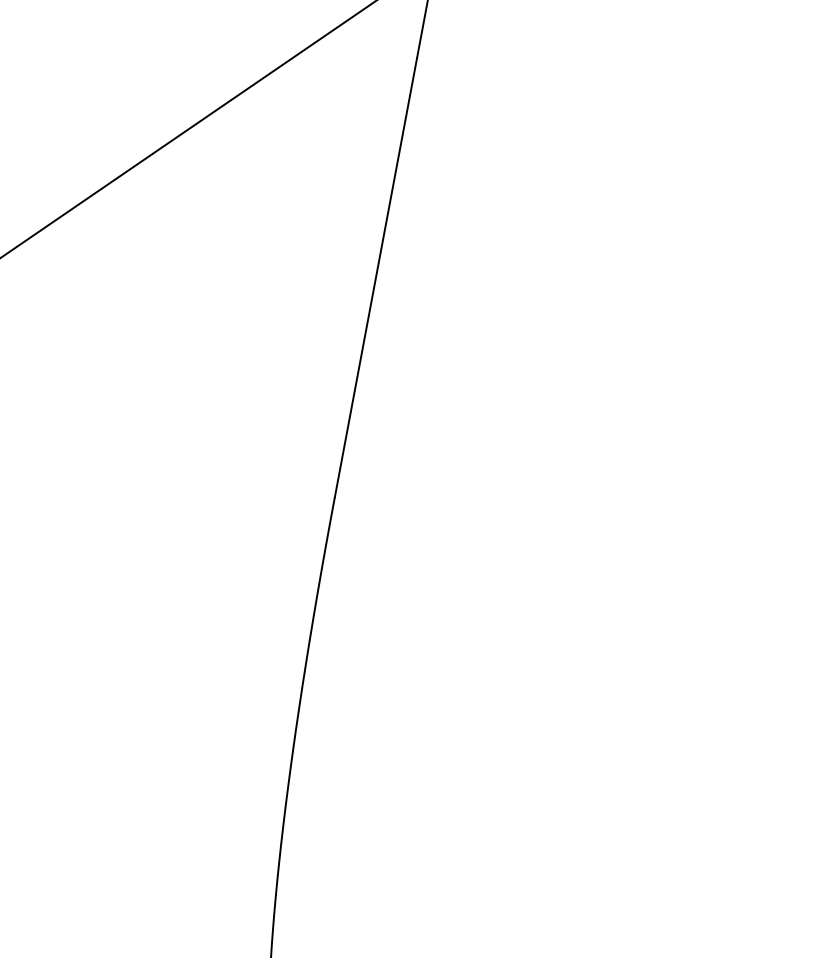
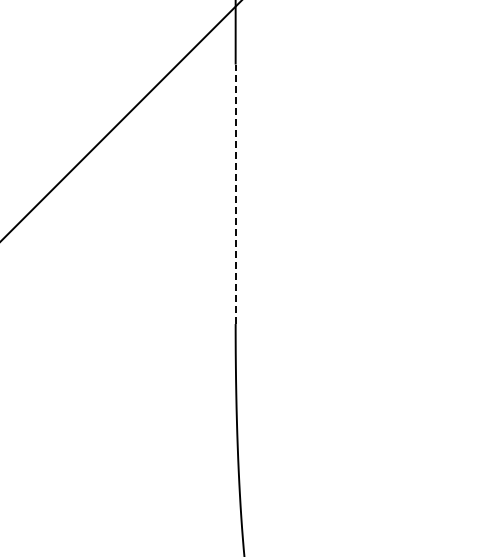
line: (375, 278) -> (235, 194), solid -> dashed

